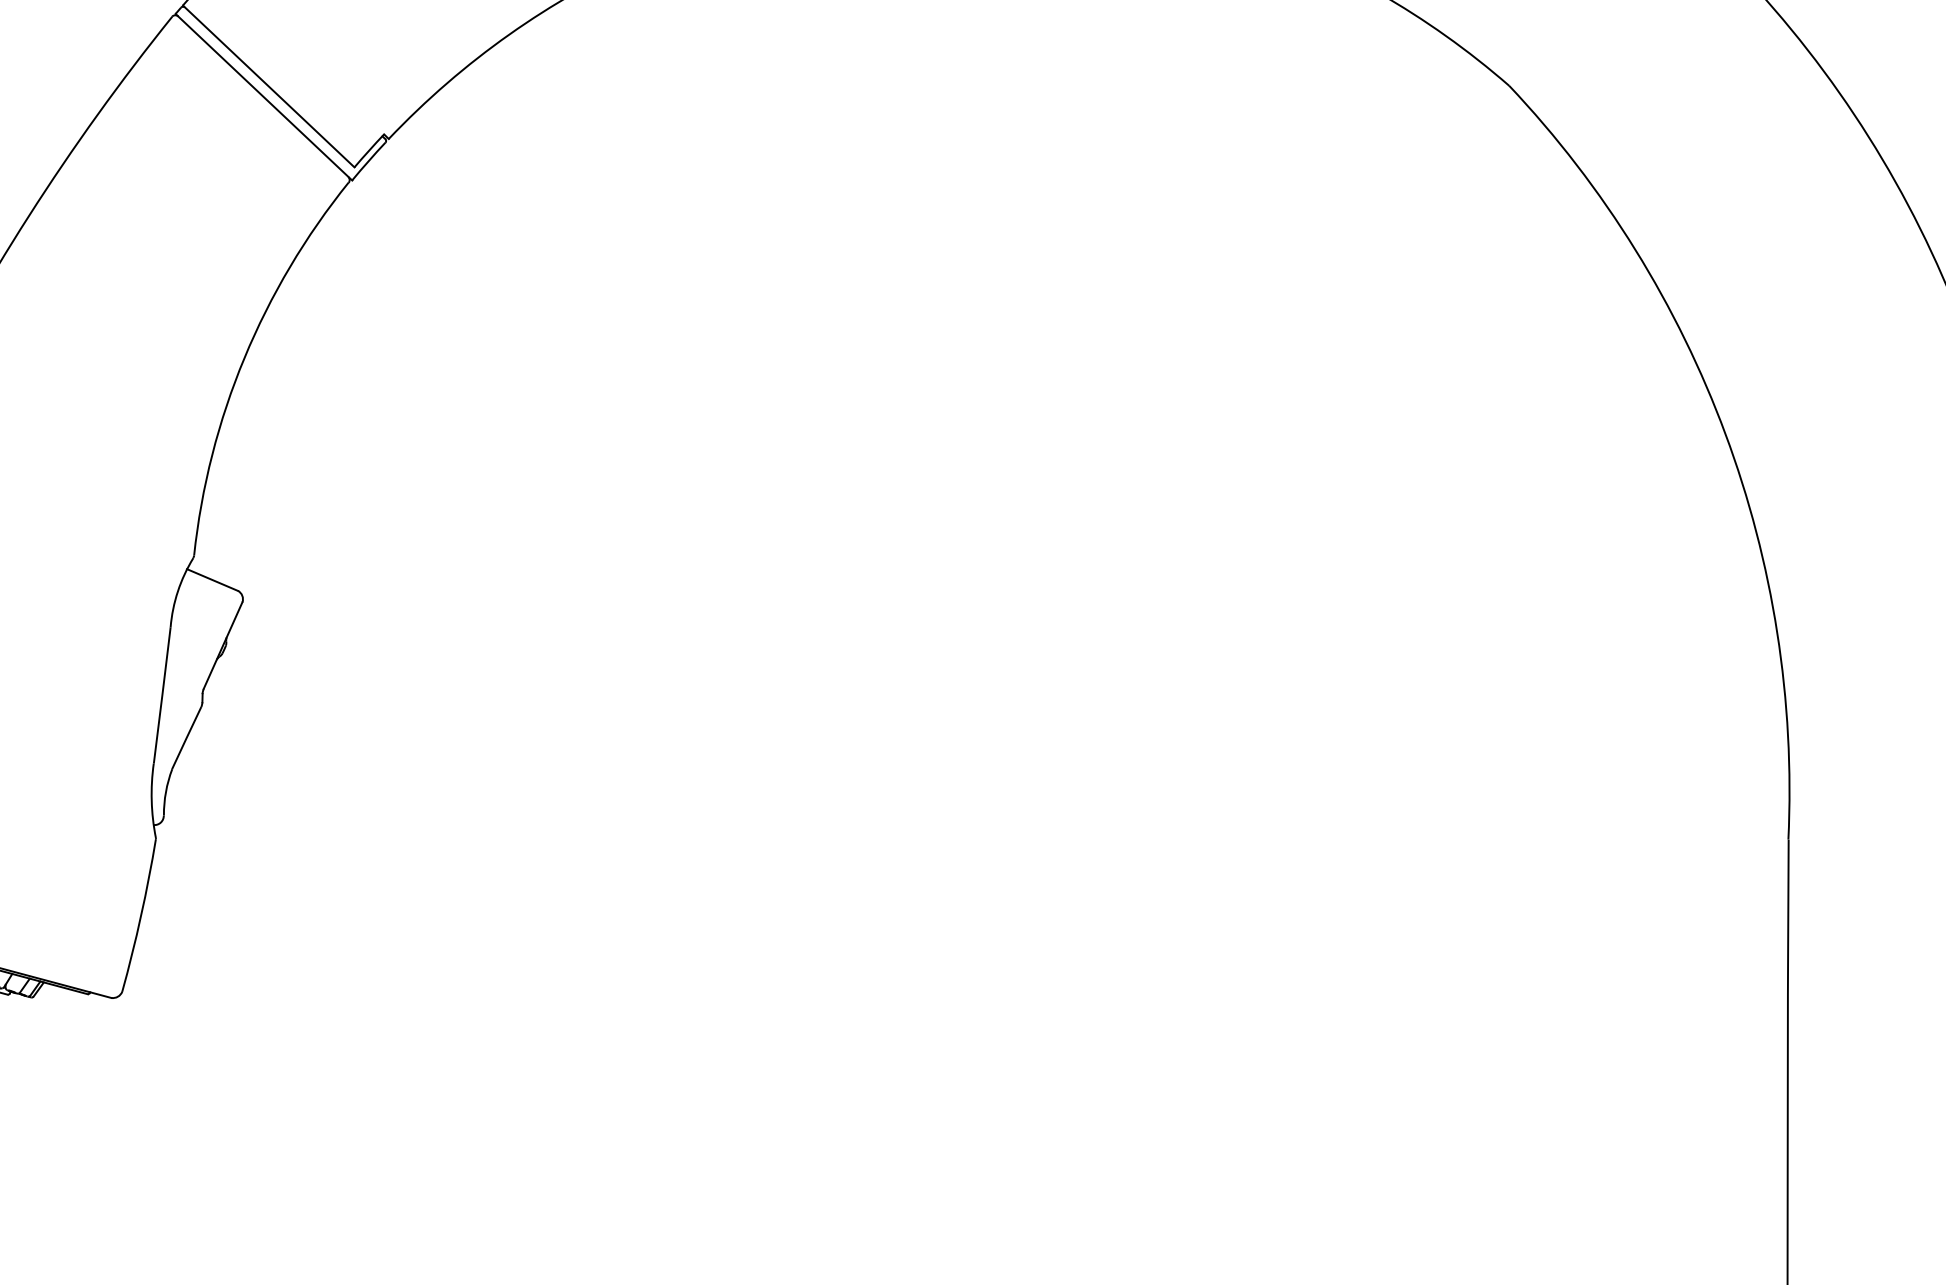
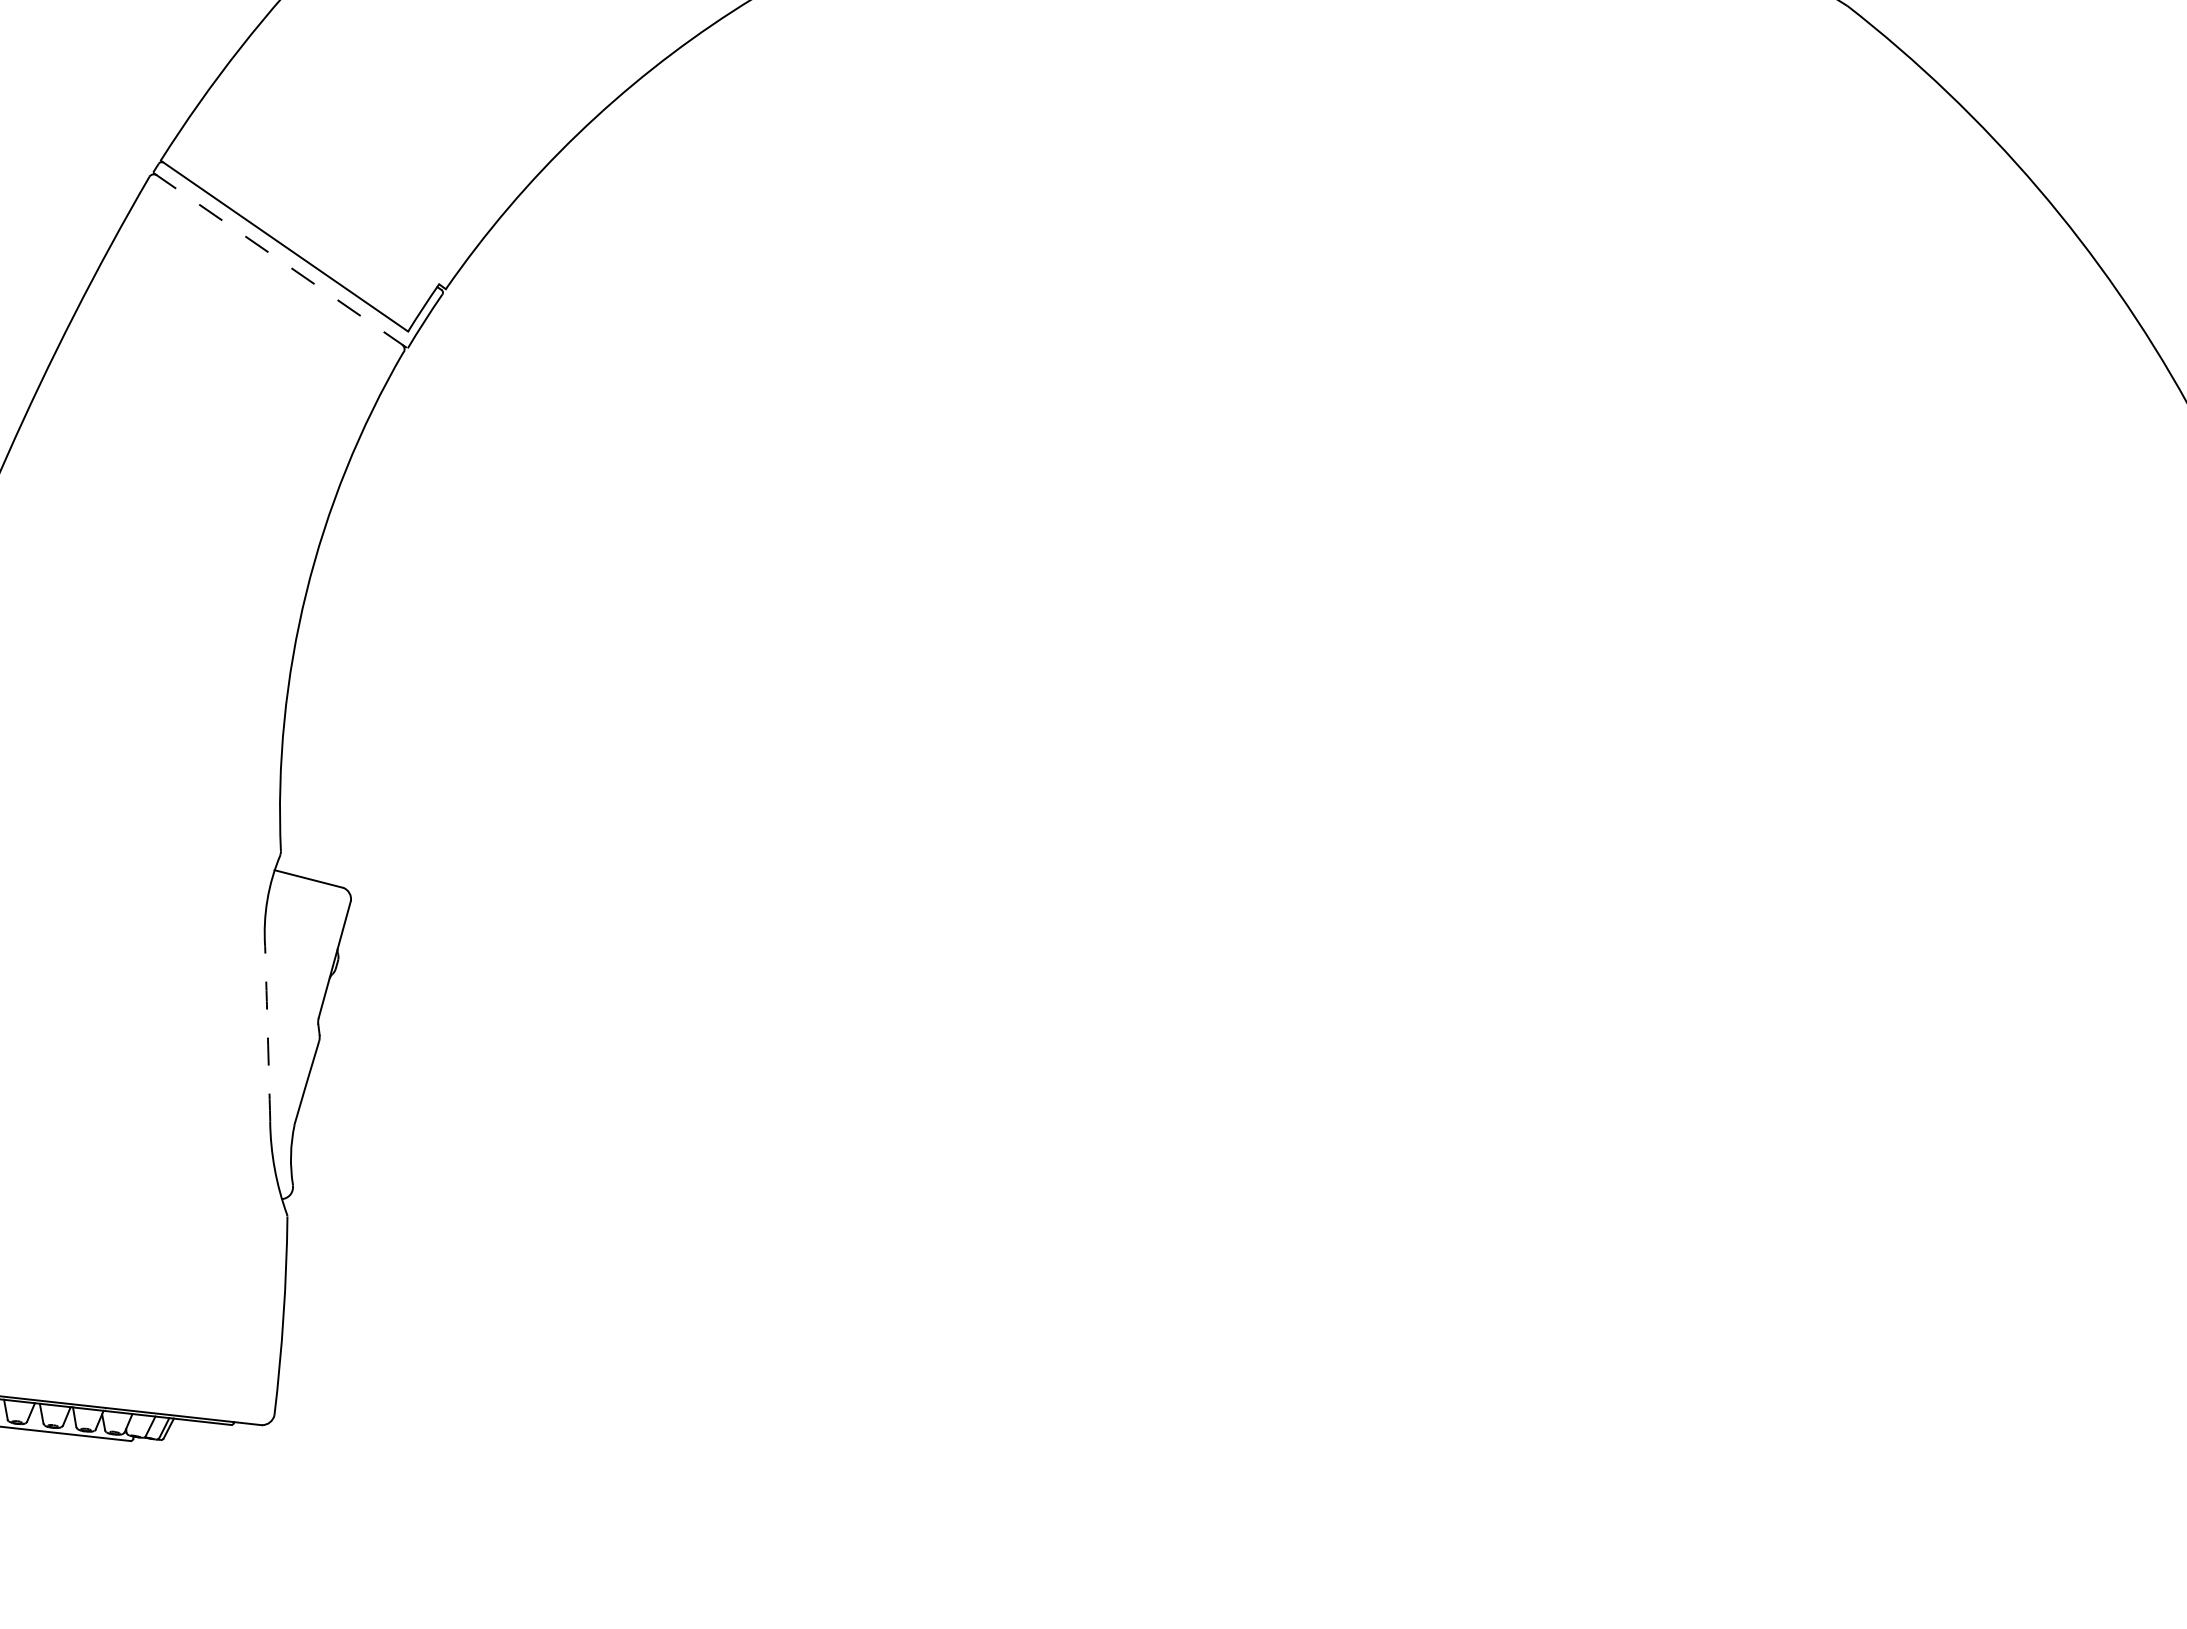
line: (264, 97) -> (281, 260), solid -> dashed
arc: (162, 695) -> (268, 1034), solid -> dashed

